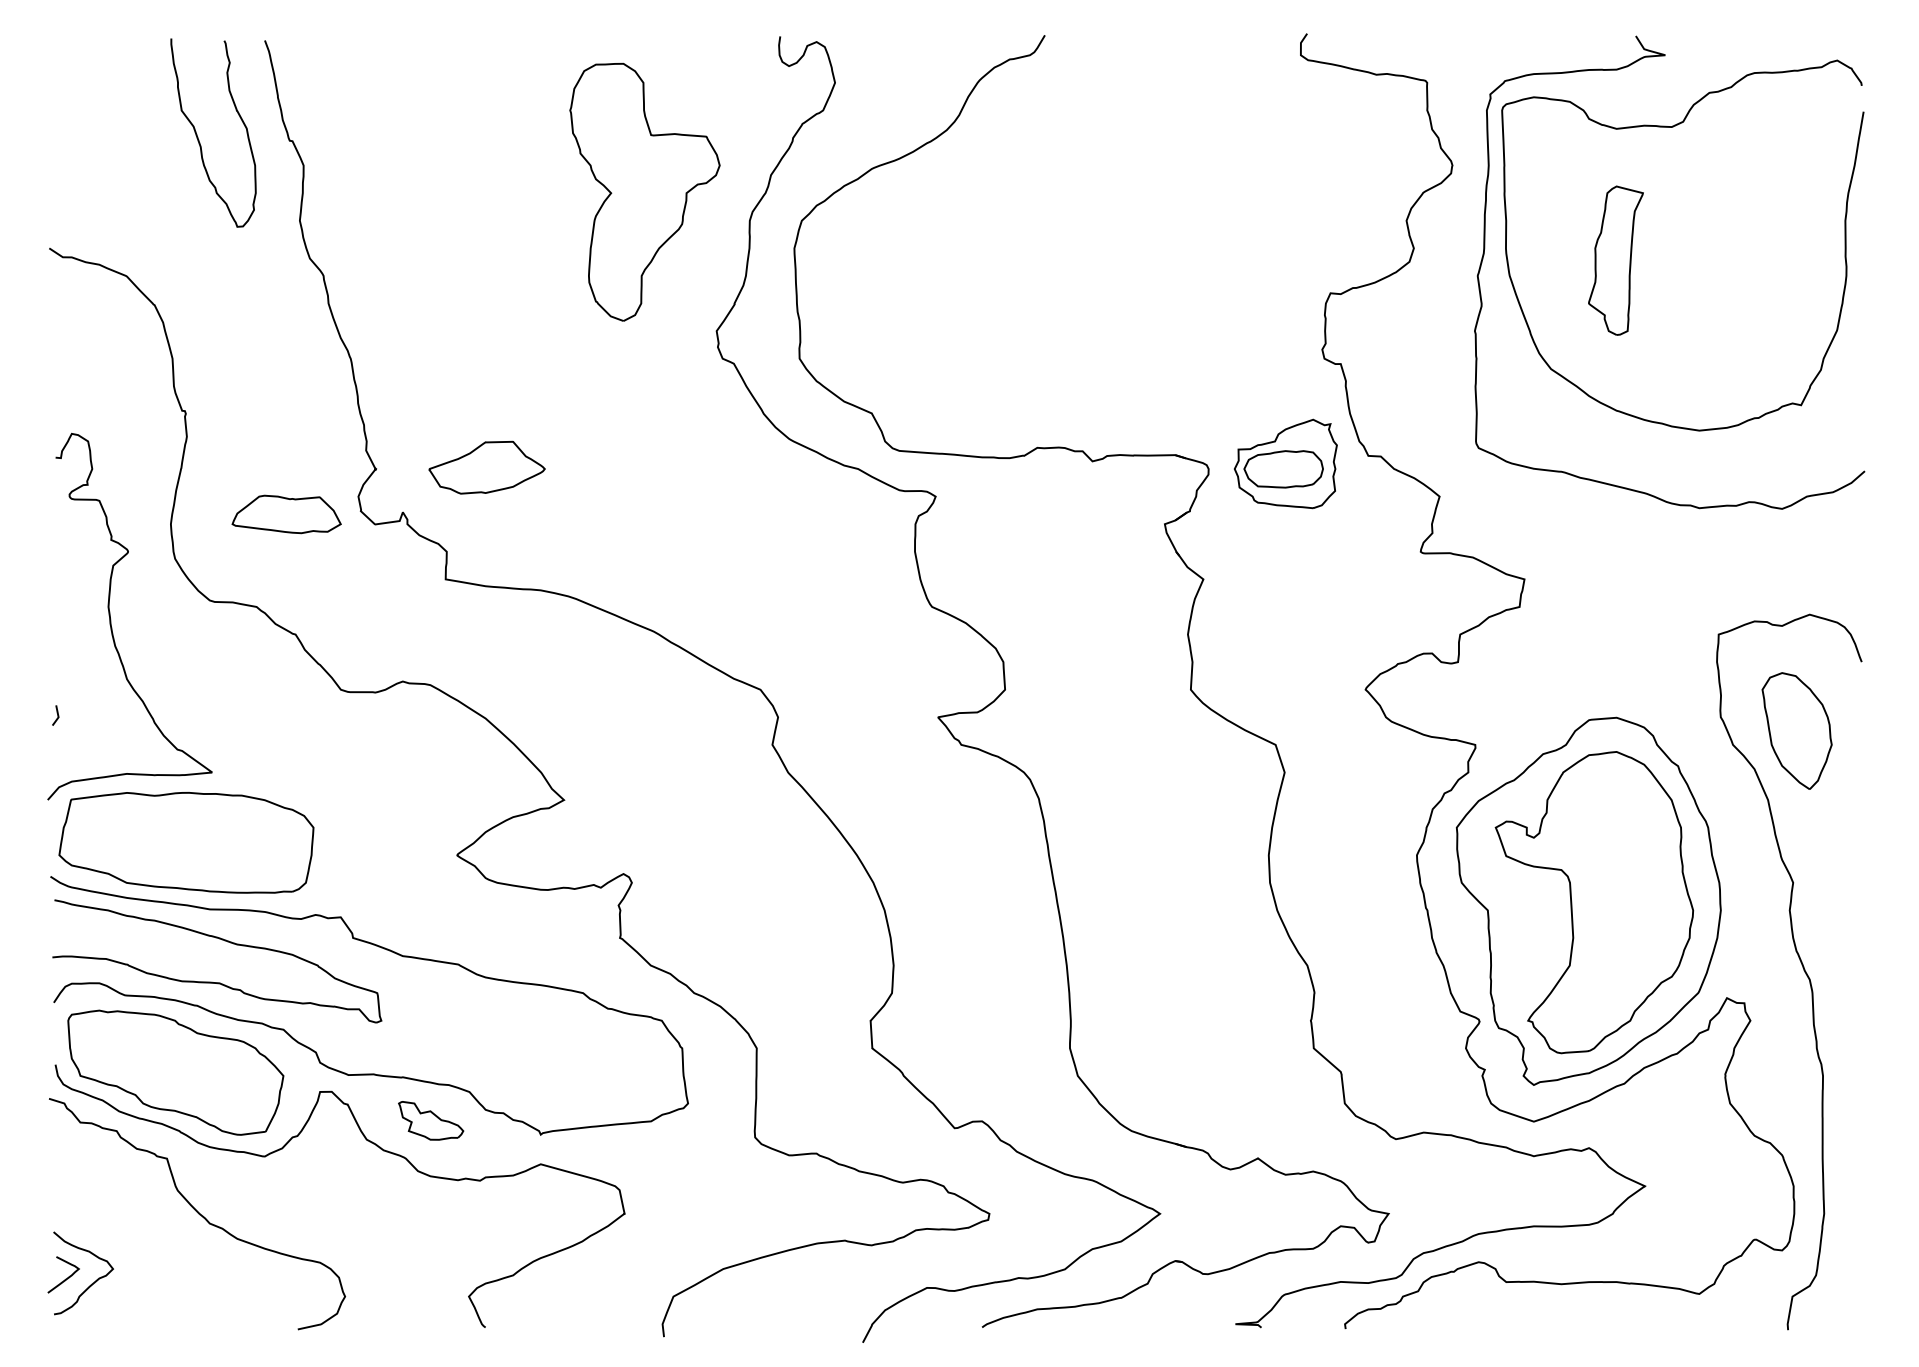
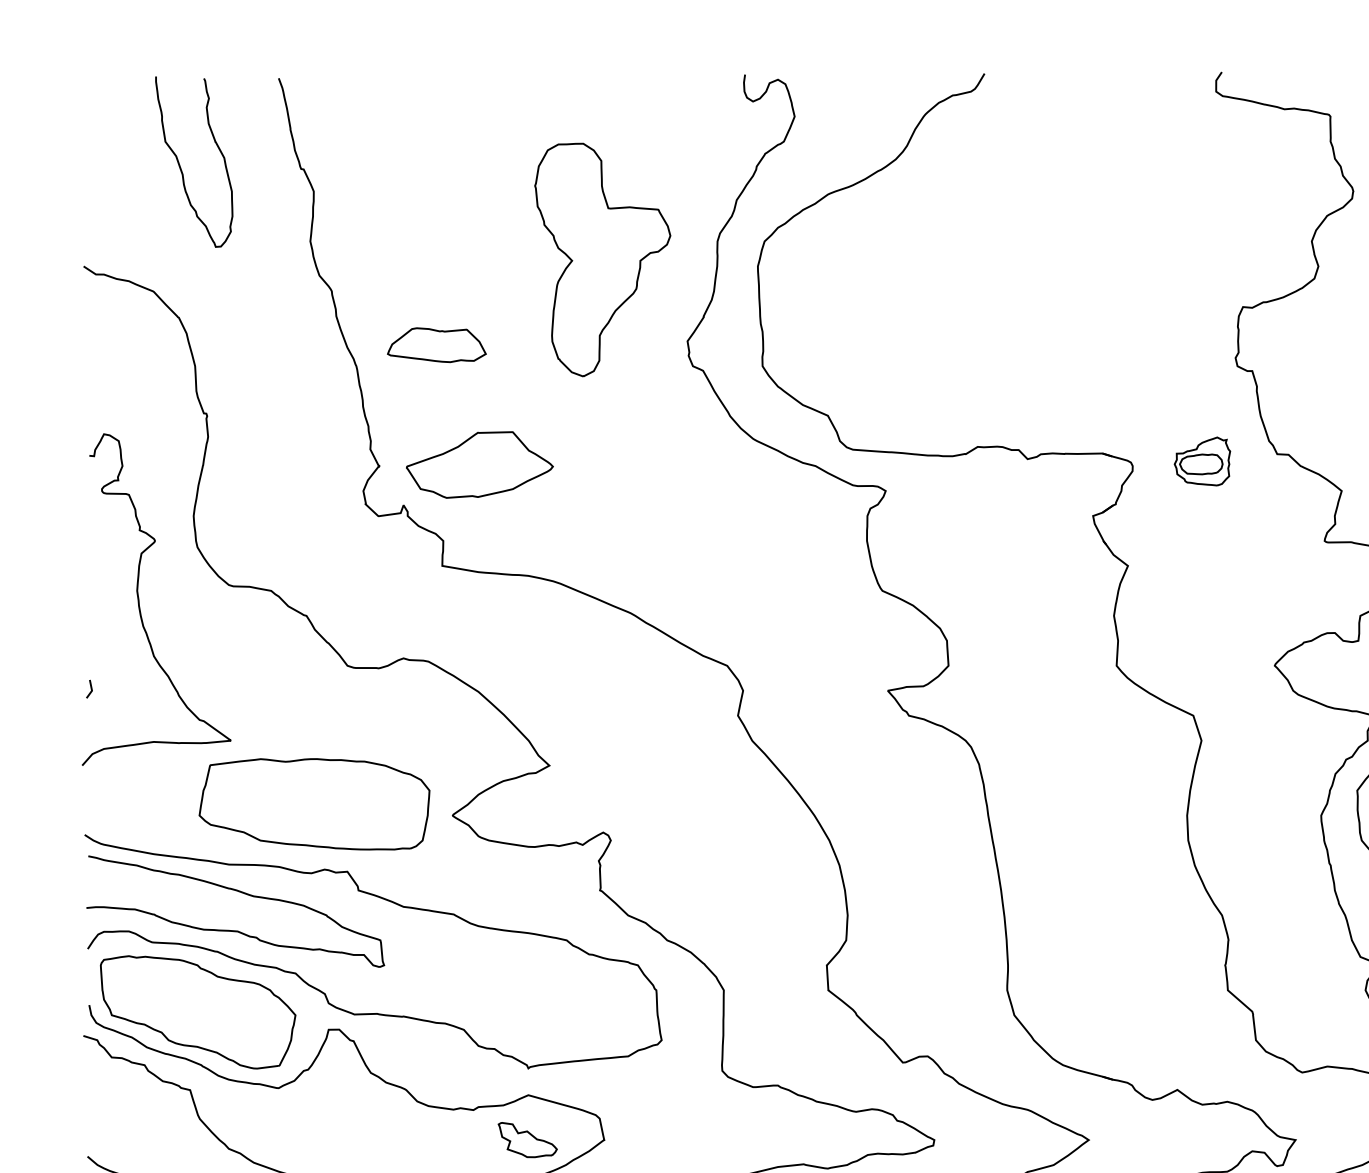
curve: (199, 139) -> (181, 167), moved
part: (644, 191) -> (602, 259), moved
part: (1285, 463) -> (1202, 461), size x0.6
part: (486, 467) -> (479, 464), size x1.4
part: (286, 514) -> (436, 345), moved
part: (186, 842) -> (314, 804), moved
part: (431, 1120) -> (528, 1139), moved

